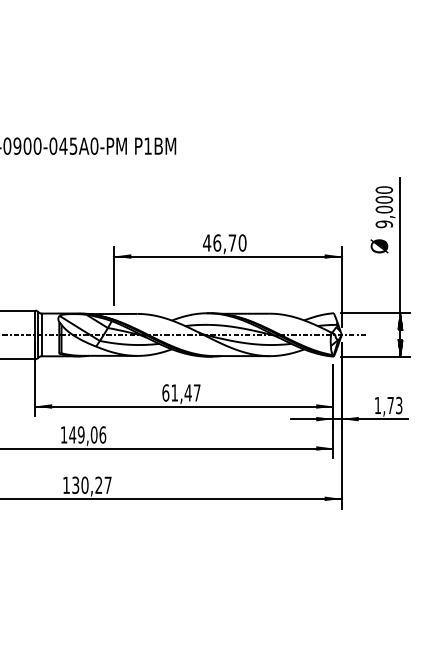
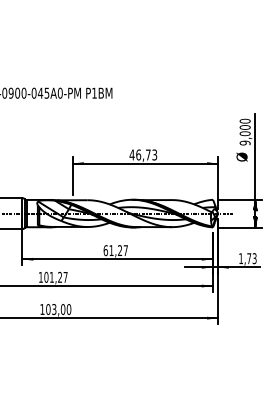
text: (242, 242) -> (154, 154), 46,70 -> 46,73
text: (187, 392) -> (119, 250), 61,47 -> 61,27
text: (86, 433) -> (55, 276), 149,06 -> 101,27
text: (91, 485) -> (58, 309), 130,27 -> 103,00

